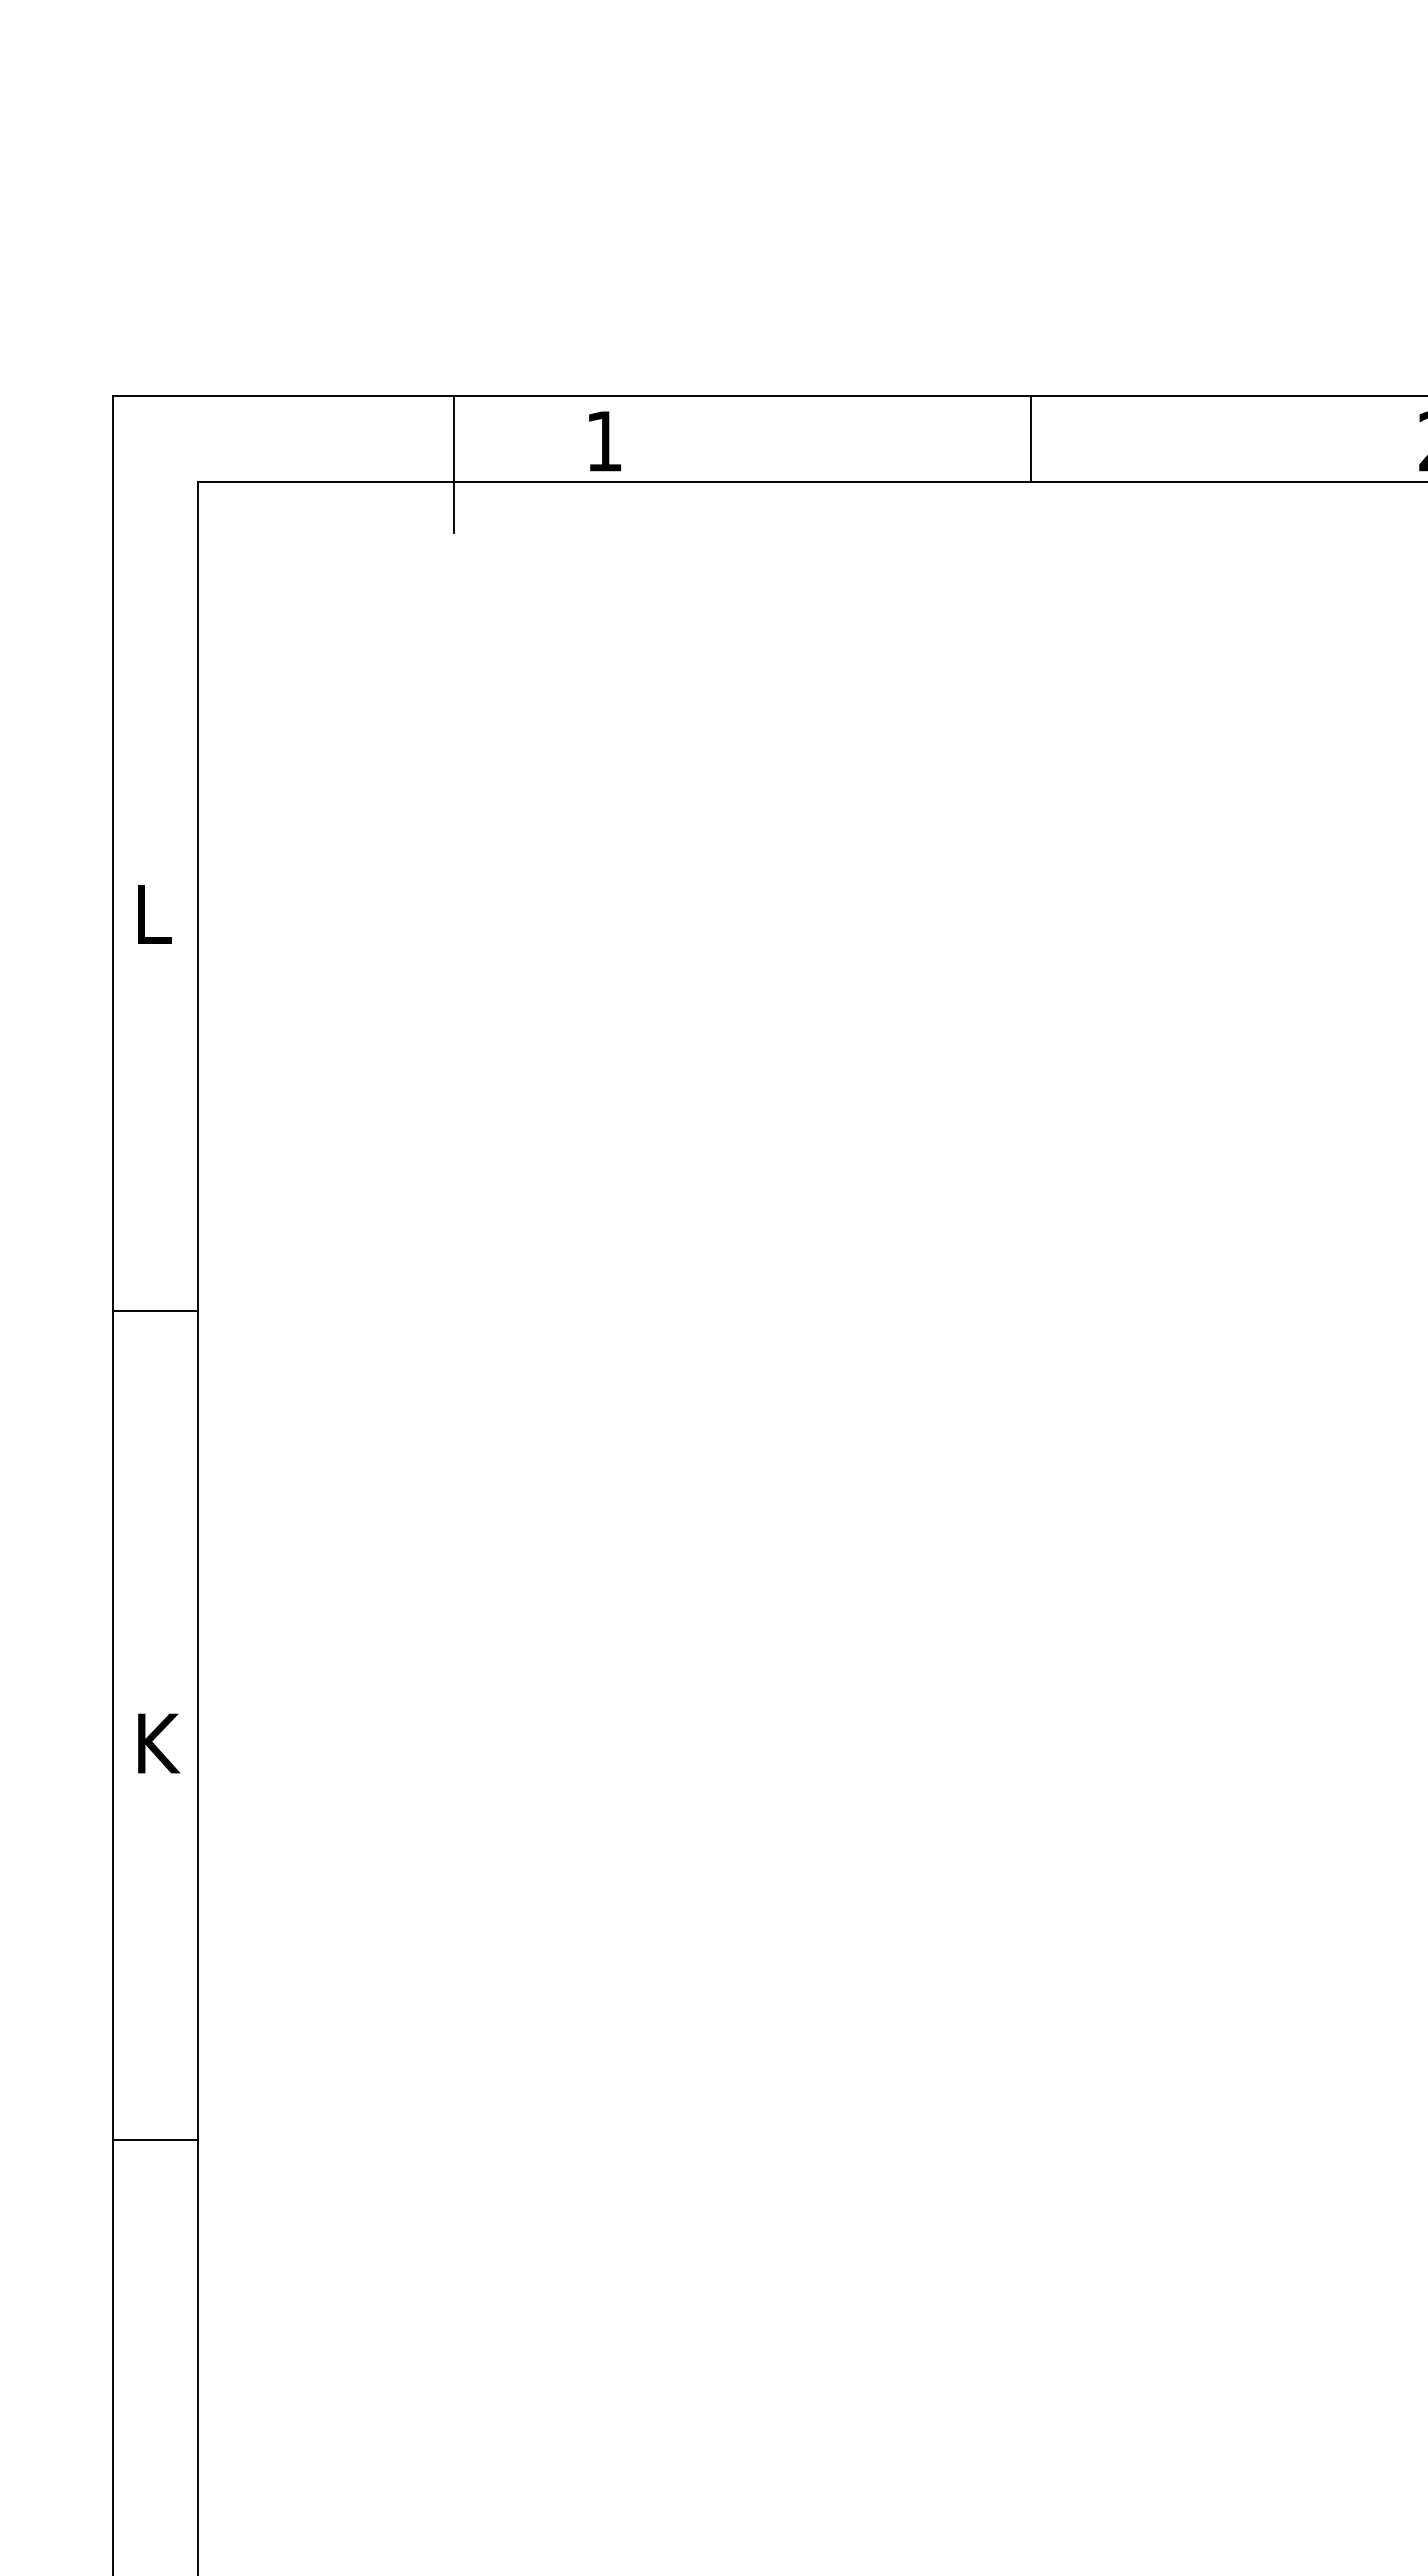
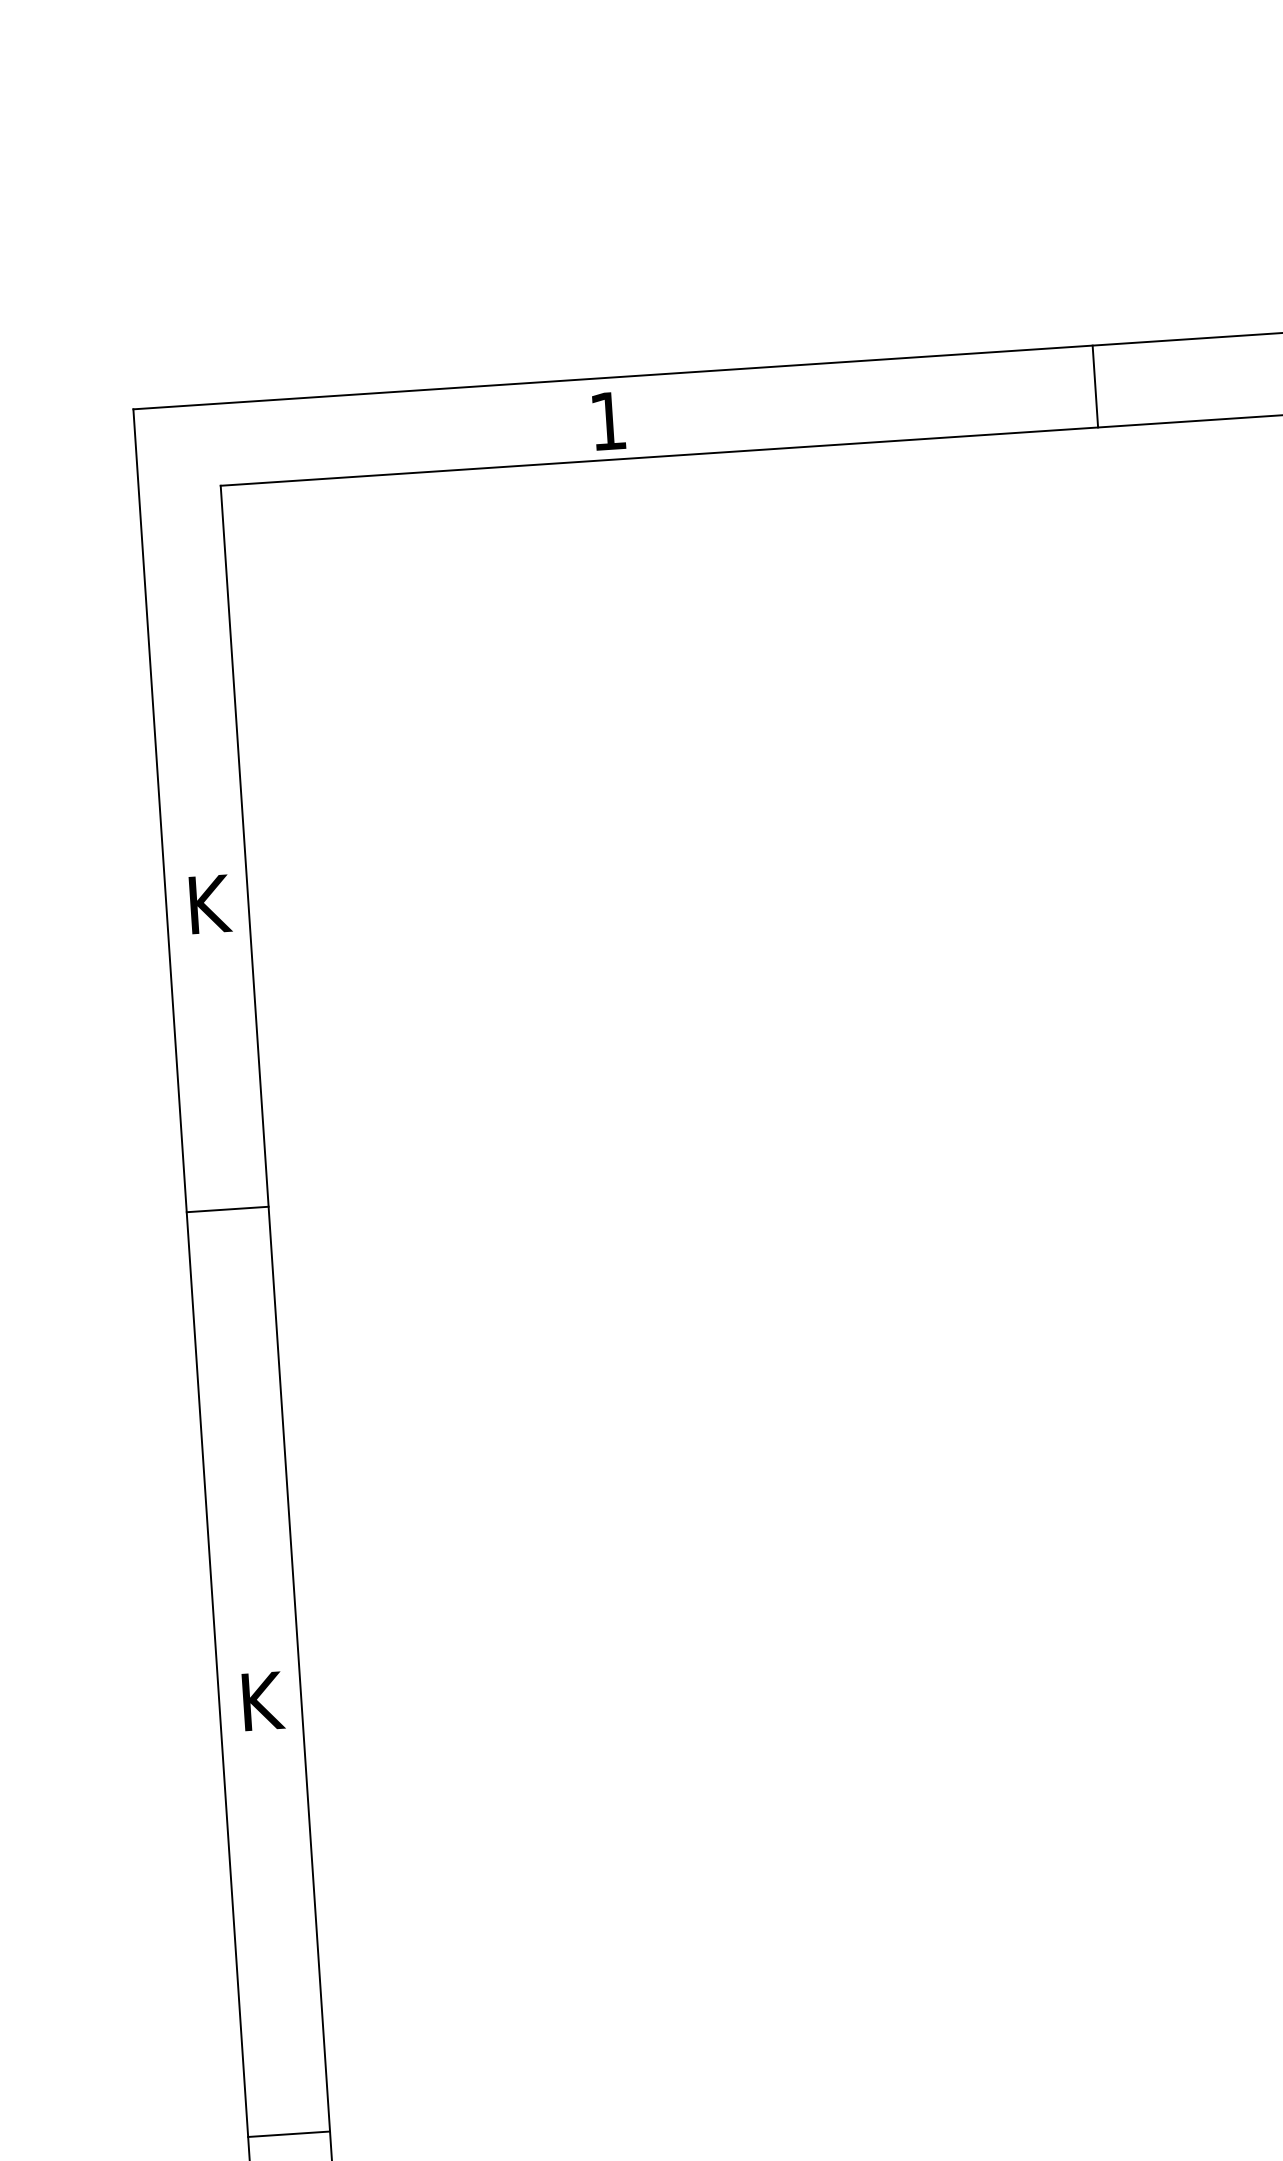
line: (1031, 438) -> (1095, 386), moved
line: (453, 464) -> (464, 453), removed
text: (159, 914) -> (210, 904), L -> K
line: (155, 1310) -> (227, 1209), moved
line: (155, 2139) -> (288, 2134), moved

